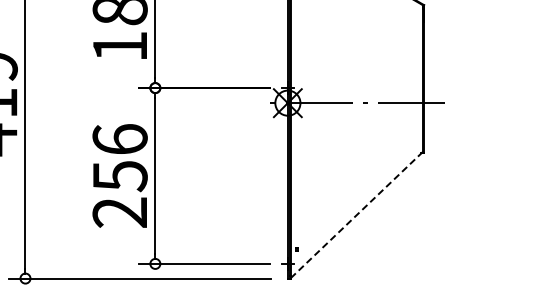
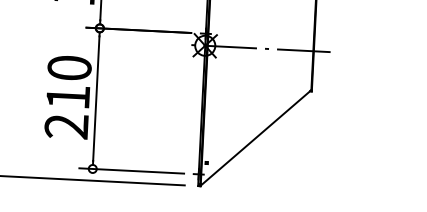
text: (119, 158) -> (68, 83), 256 -> 210
line: (356, 215) -> (255, 138), dashed -> solid

